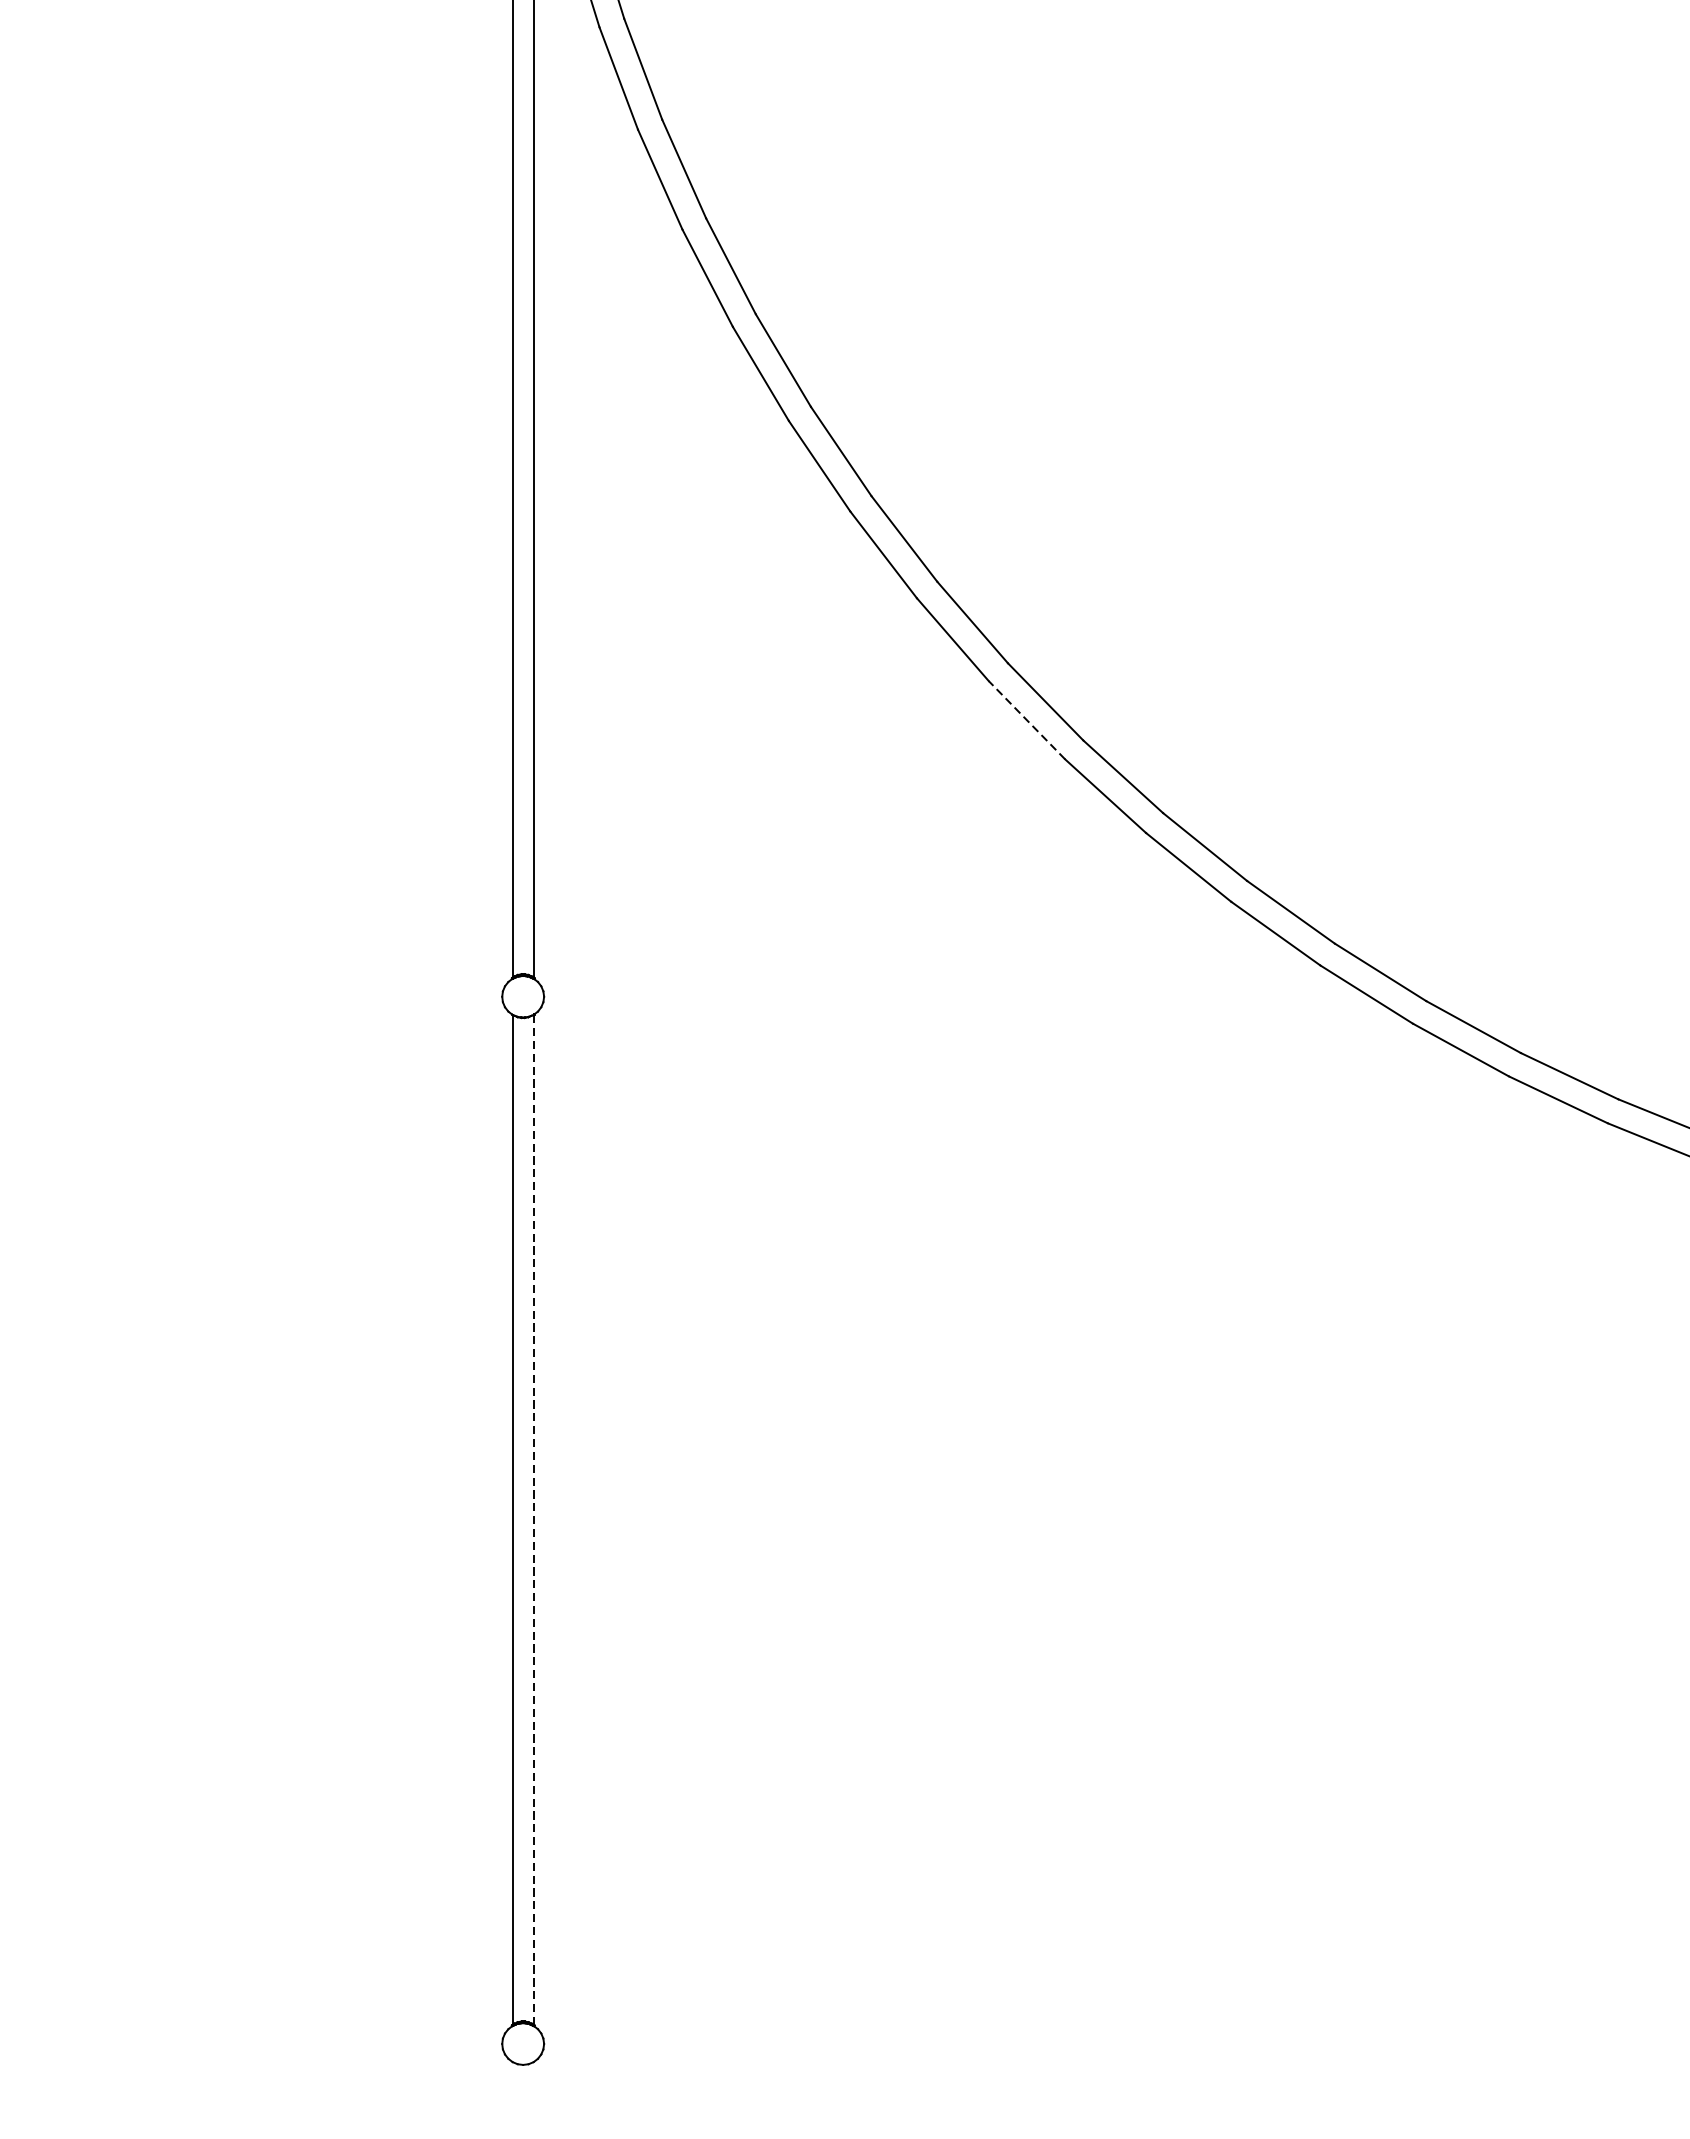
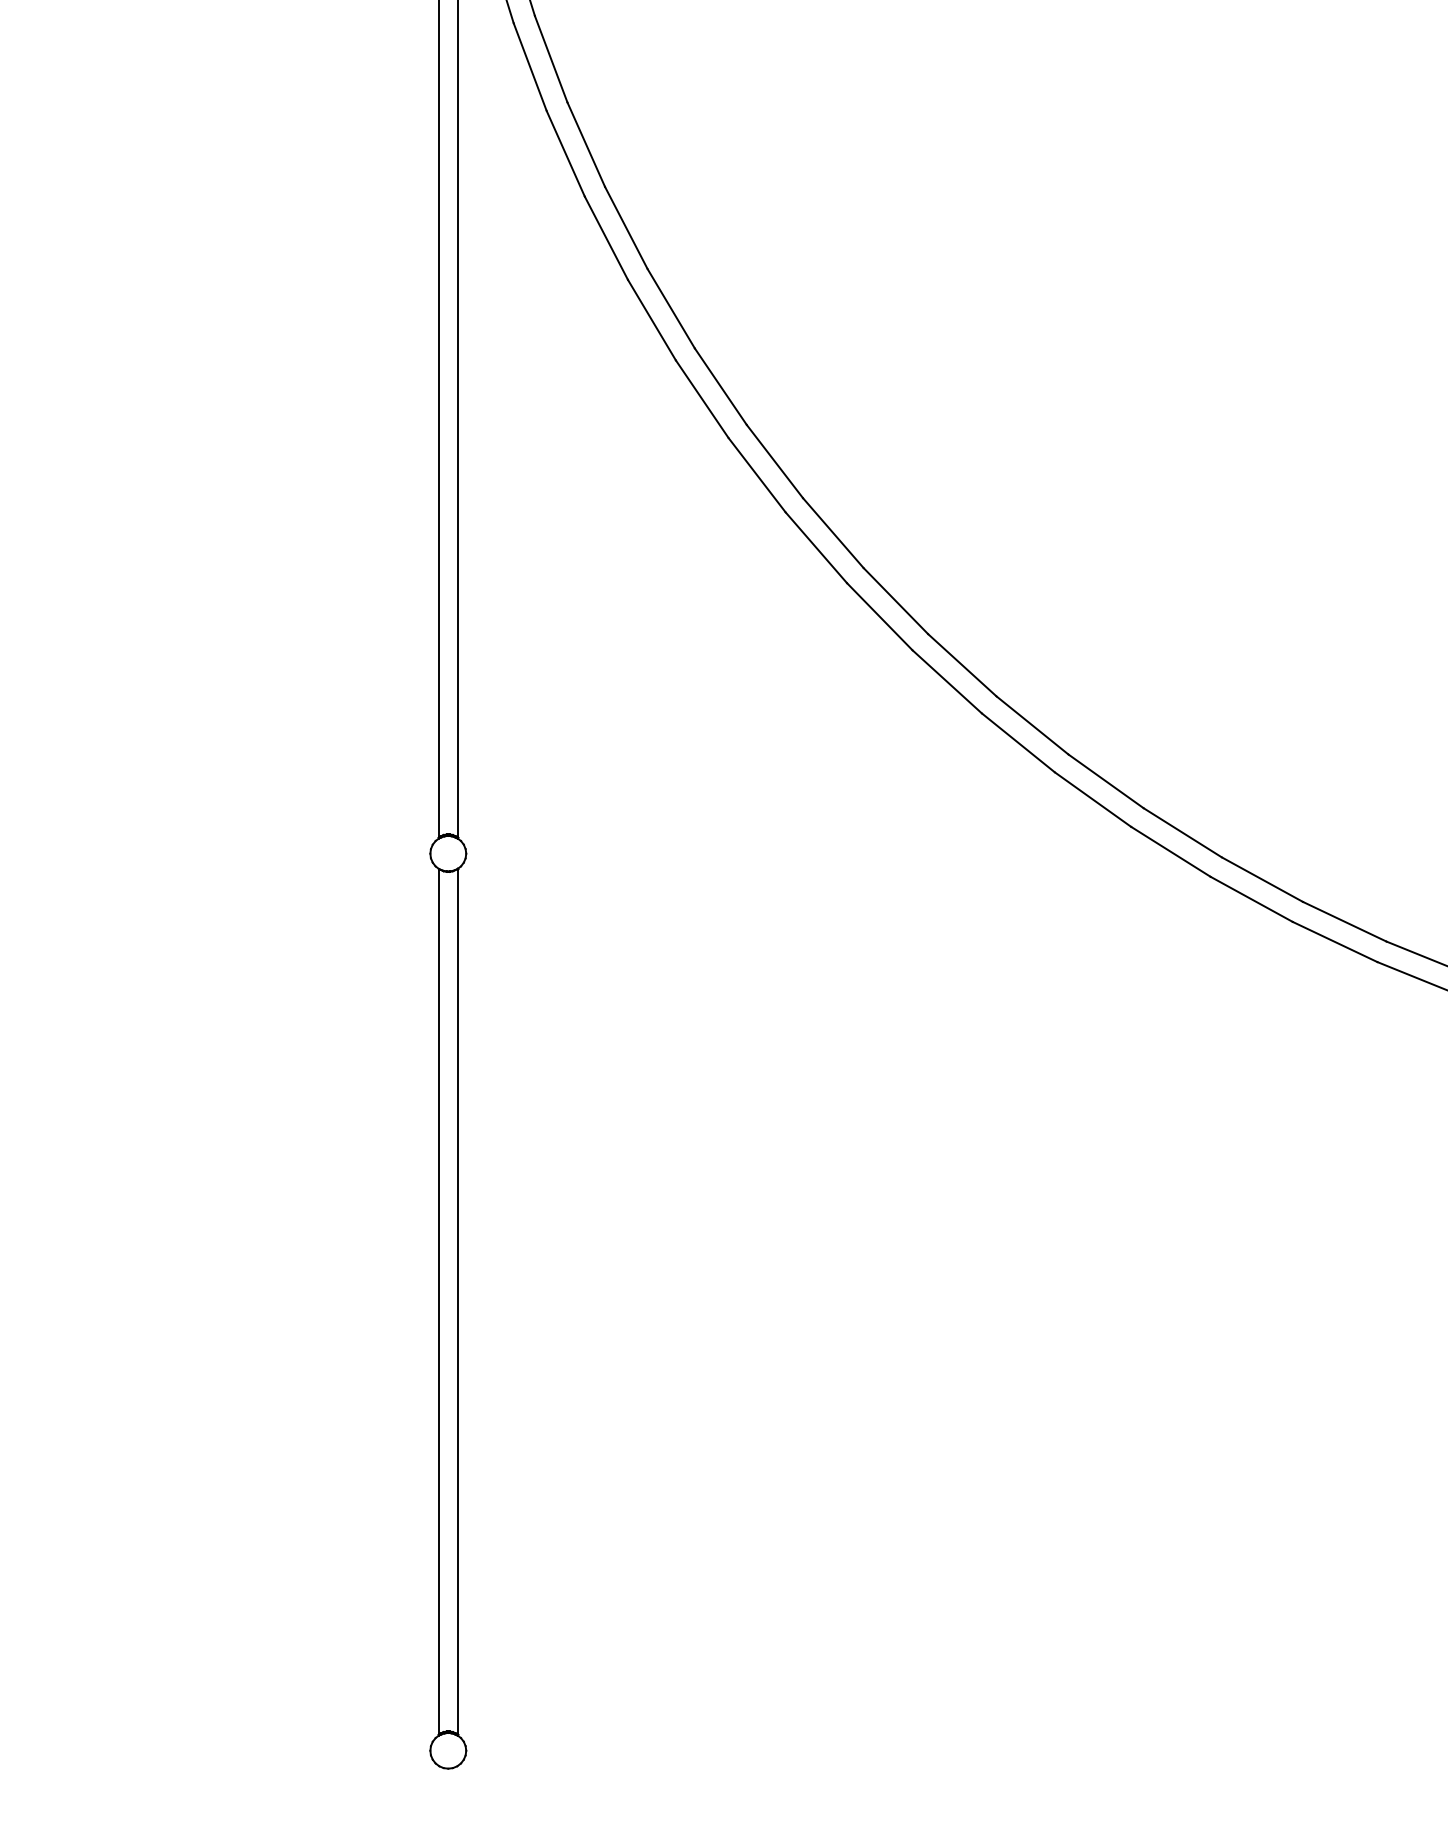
line: (1026, 719) -> (879, 616), dashed -> solid
line: (533, 1519) -> (457, 1301), dashed -> solid

